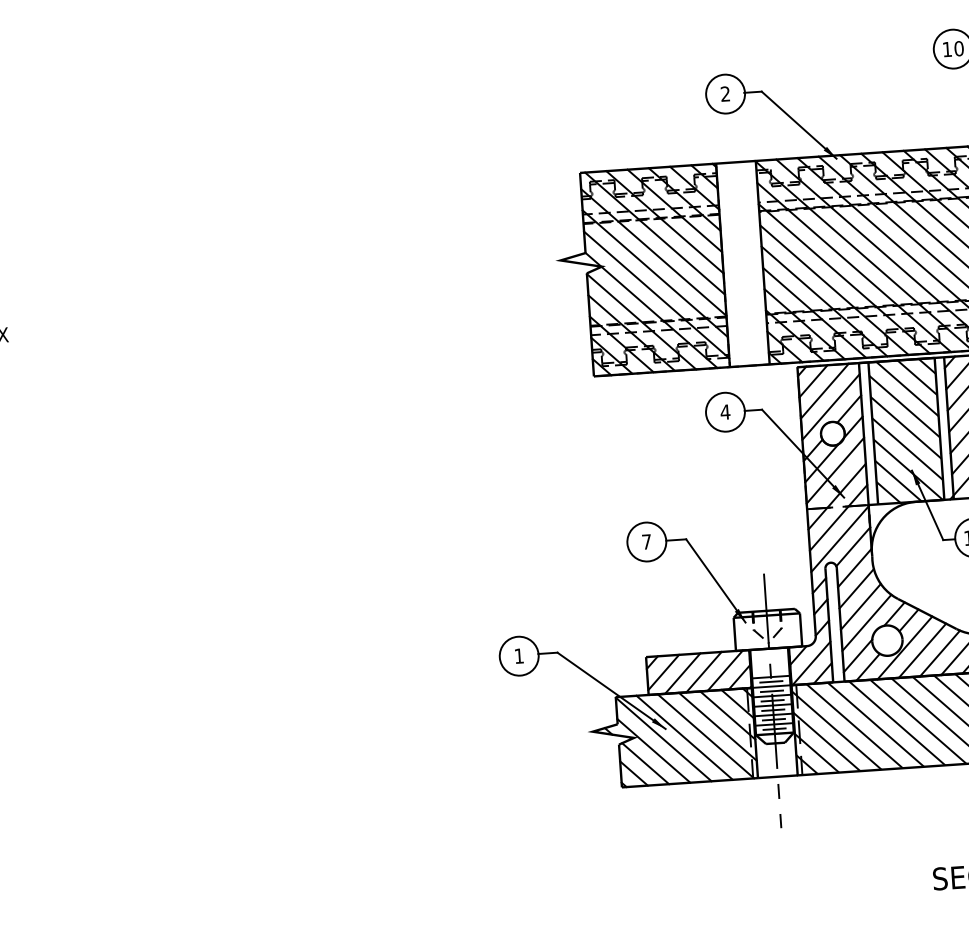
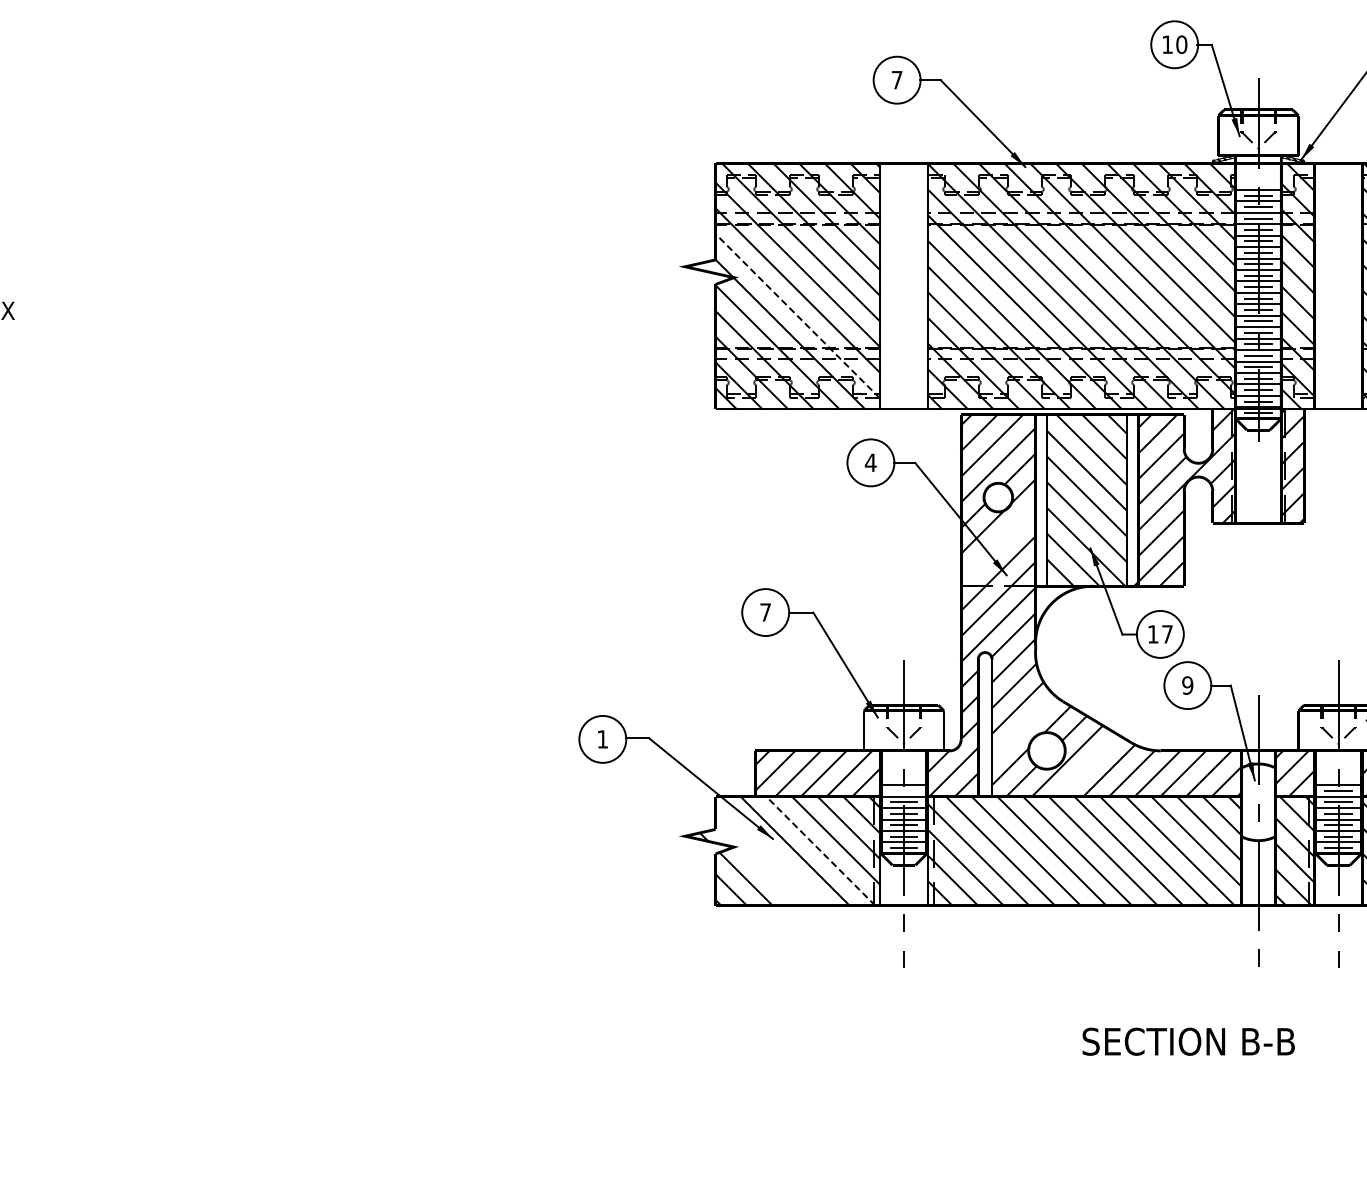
text: (725, 93) -> (896, 79), 2 -> 7
line: (656, 294) -> (797, 315), solid -> dashed
line: (835, 470) -> (998, 542), removed
line: (866, 622) -> (1023, 727), removed
line: (922, 650) -> (1088, 765), removed
line: (770, 681) -> (903, 790), removed
line: (705, 735) -> (820, 850), solid -> dashed
line: (663, 739) -> (769, 851), removed
line: (653, 750) -> (756, 863), removed

